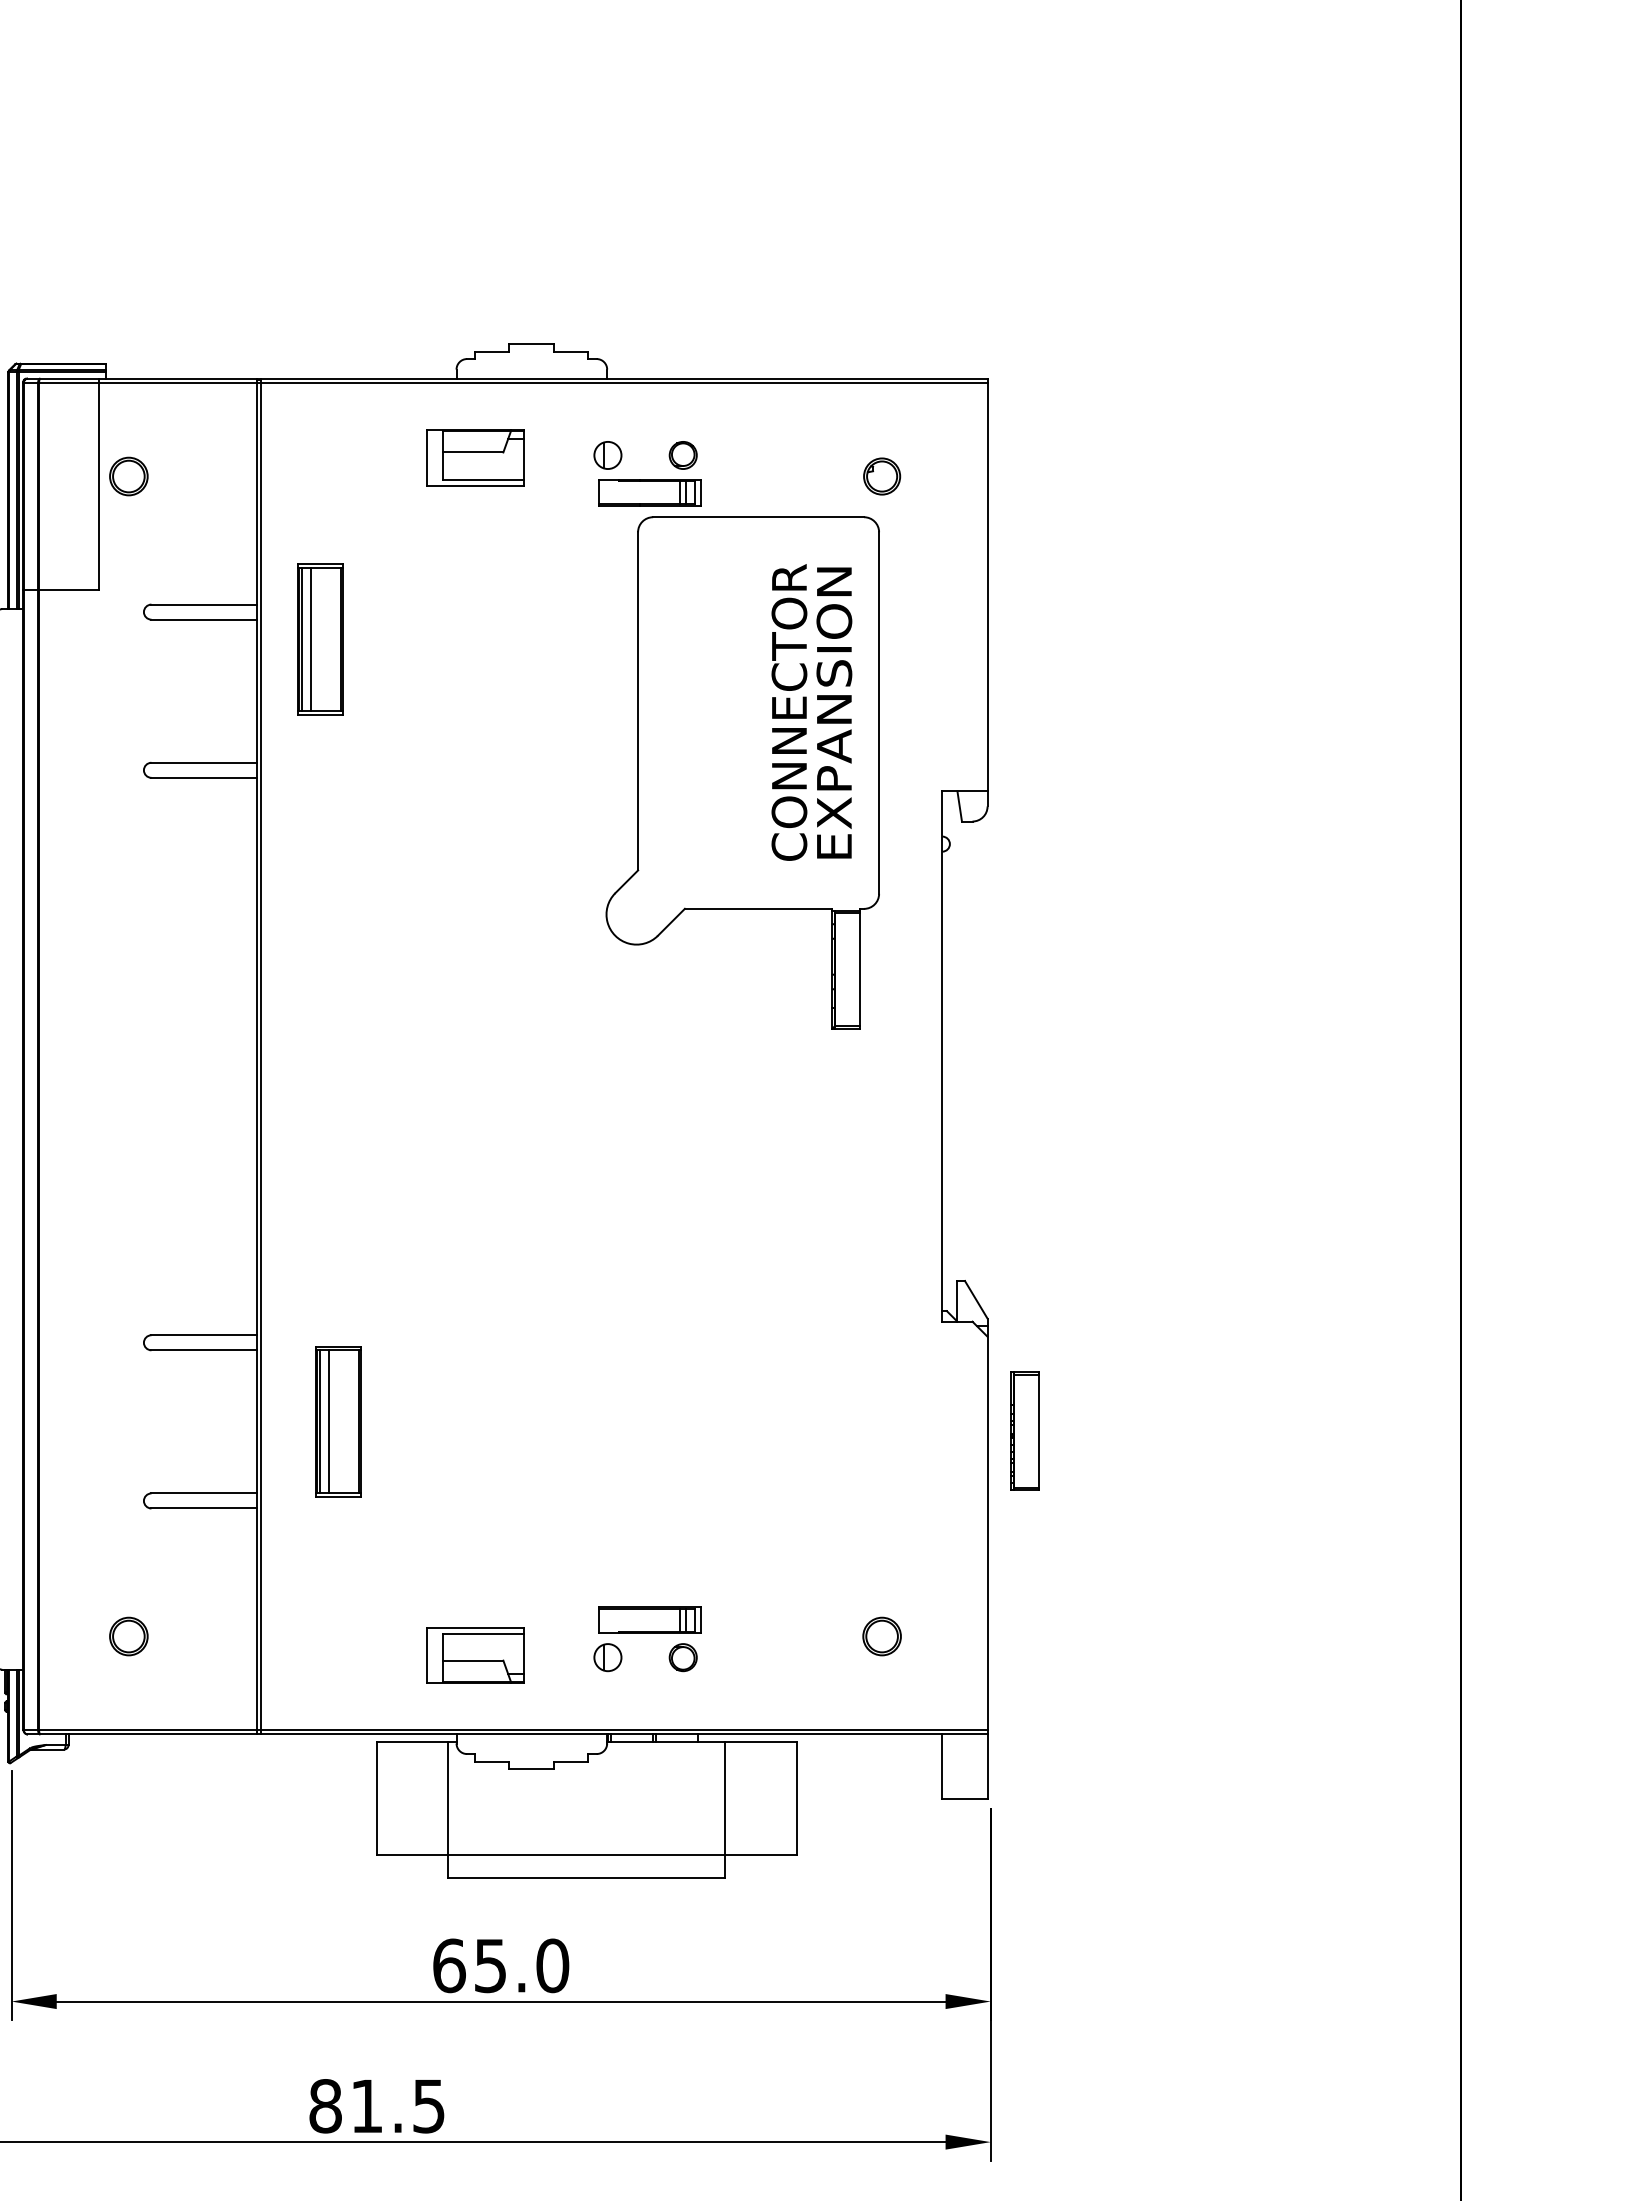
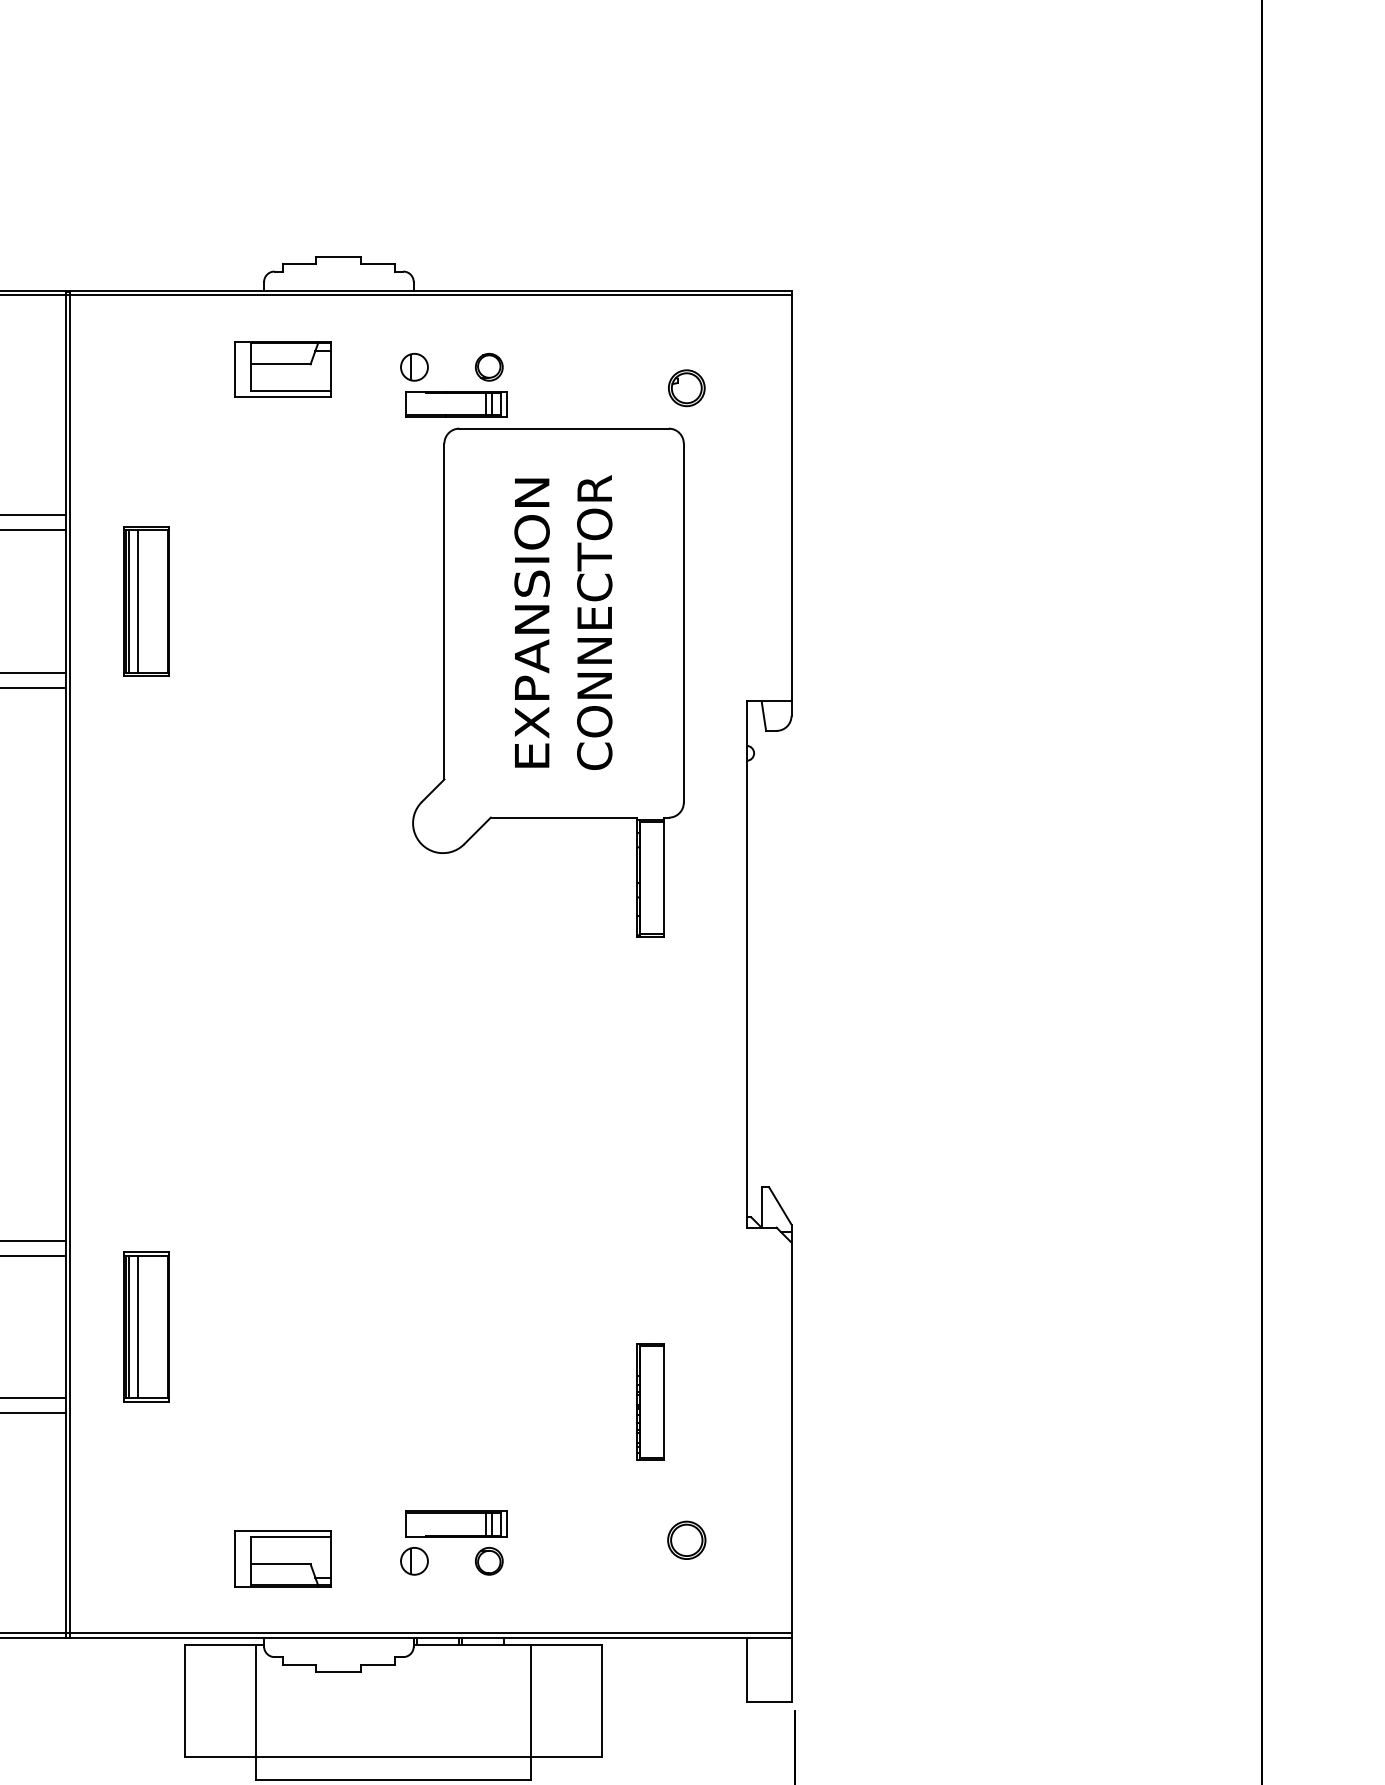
part: (320, 639) -> (146, 601), moved
text: (834, 712) -> (532, 622), moved
part: (1024, 1430) -> (650, 1401), moved

